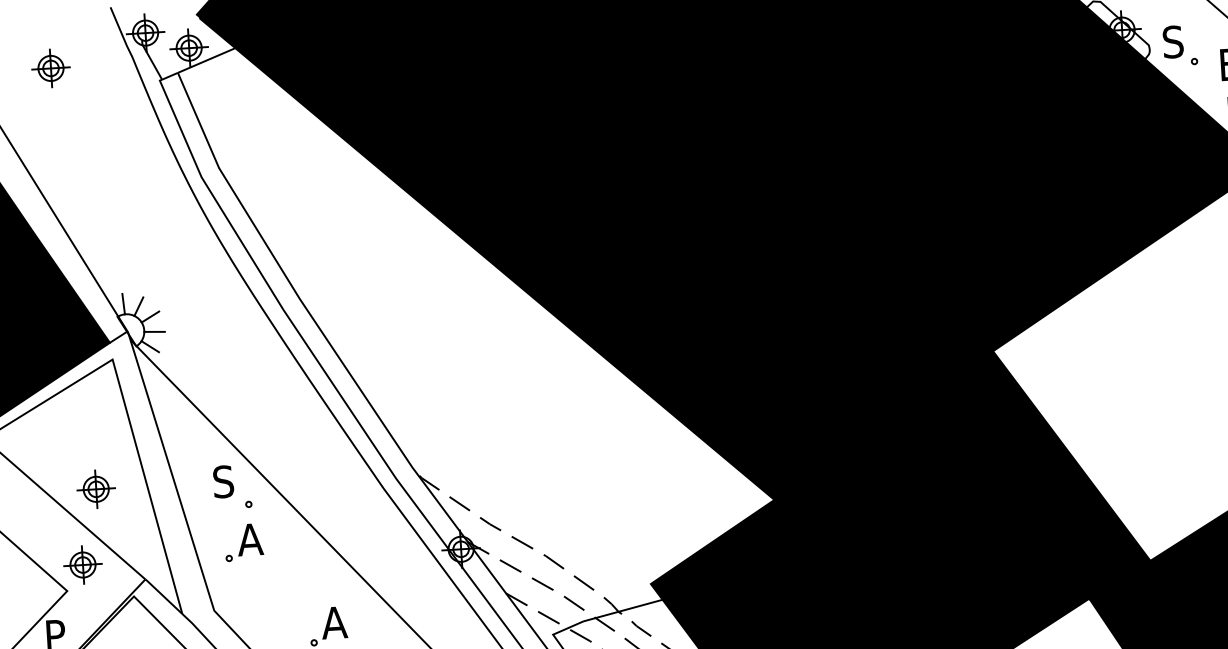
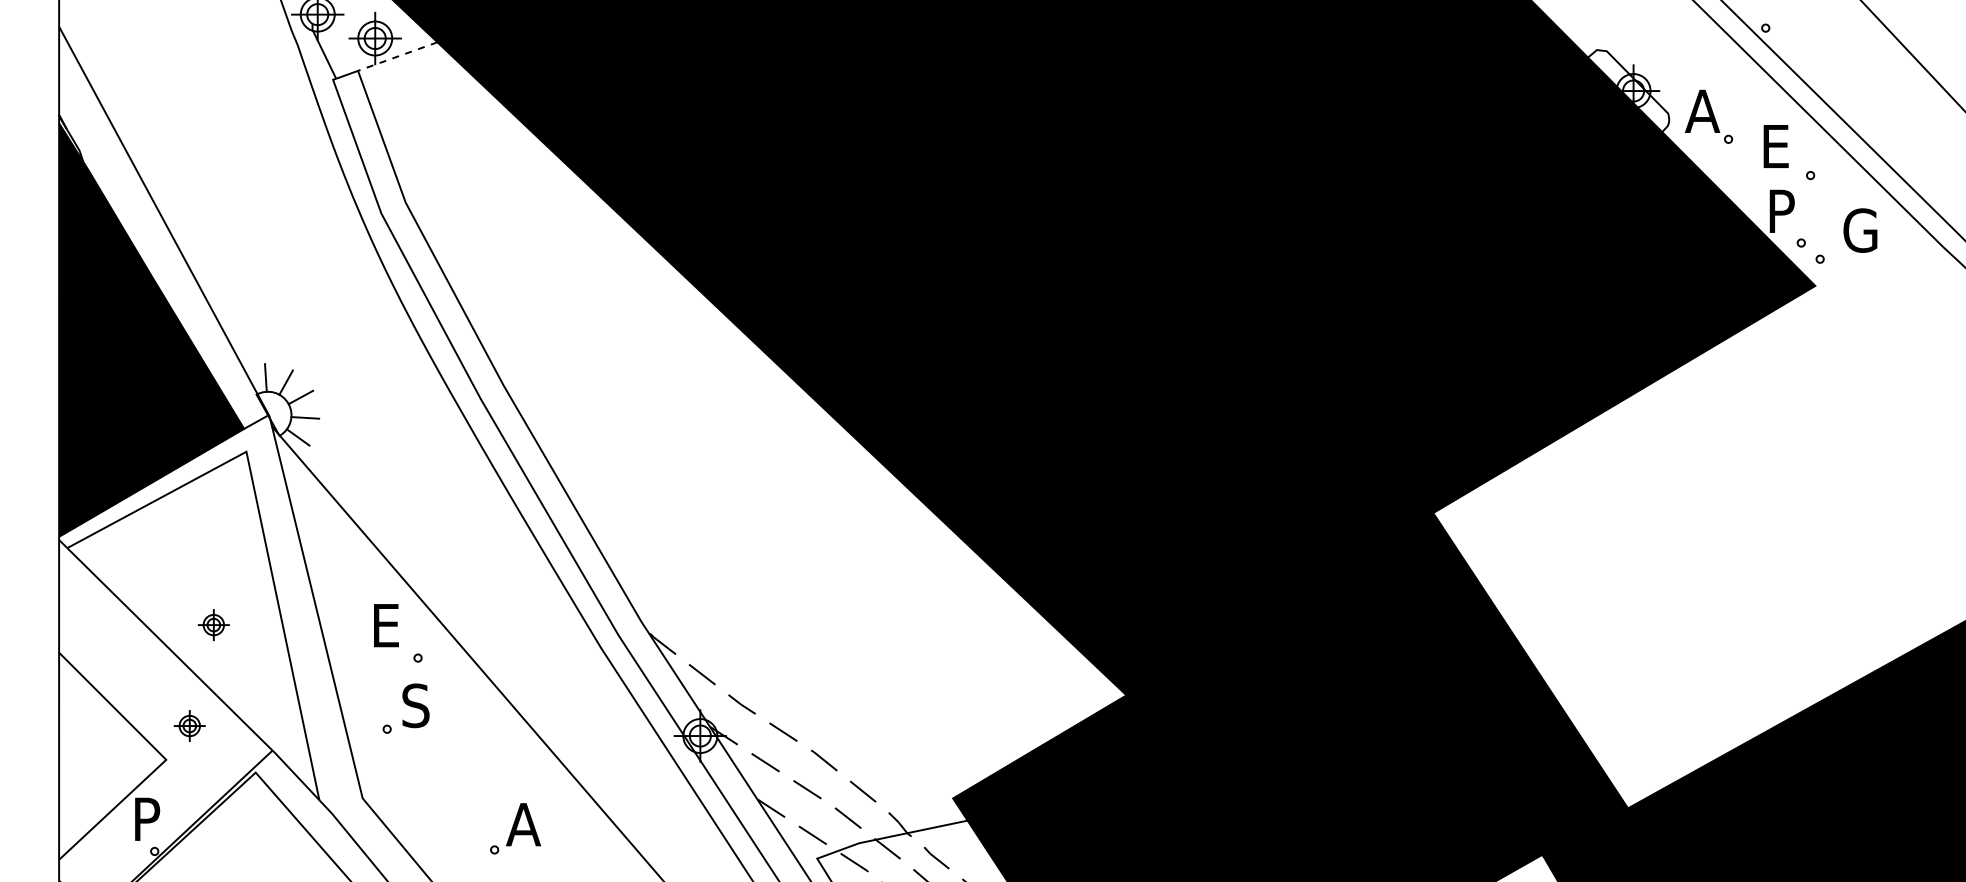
text: (1174, 42) -> (1702, 111), S -> A
line: (206, 60) -> (397, 56), solid -> dashed
part: (51, 68) -> (187, 54), removed
text: (223, 481) -> (385, 625), S -> E
part: (96, 488) -> (213, 624), size x0.6
text: (249, 539) -> (416, 705), A -> S
part: (82, 564) -> (189, 725), size x0.6

